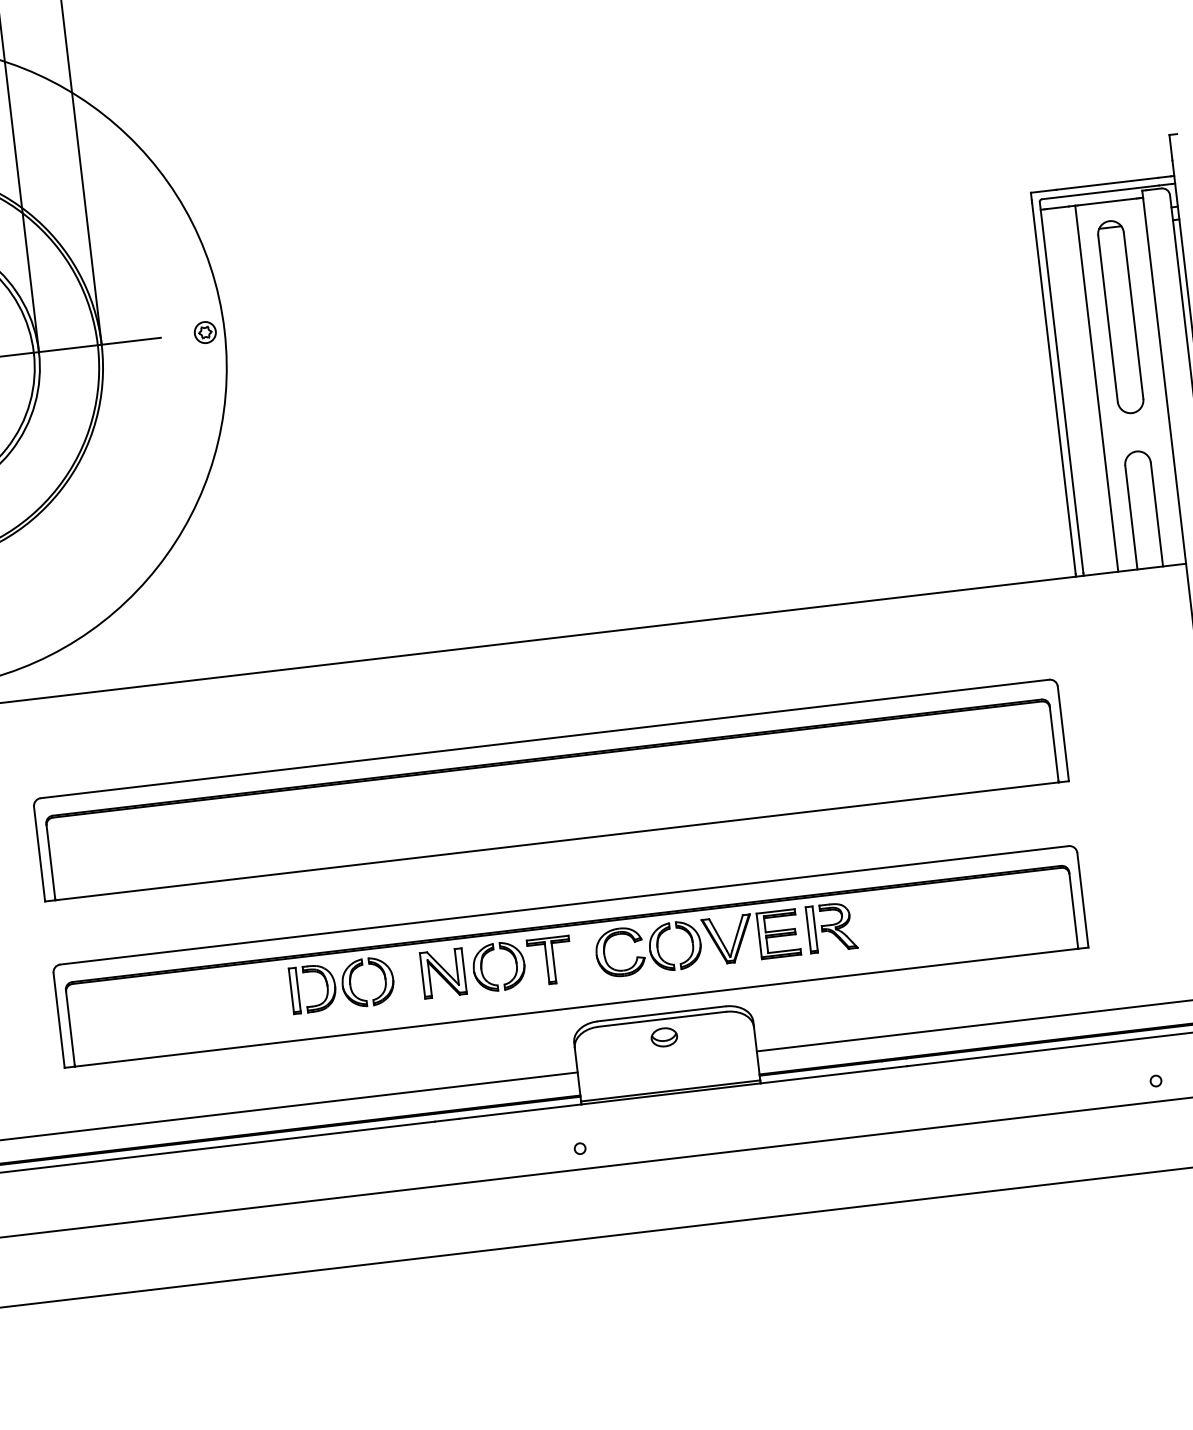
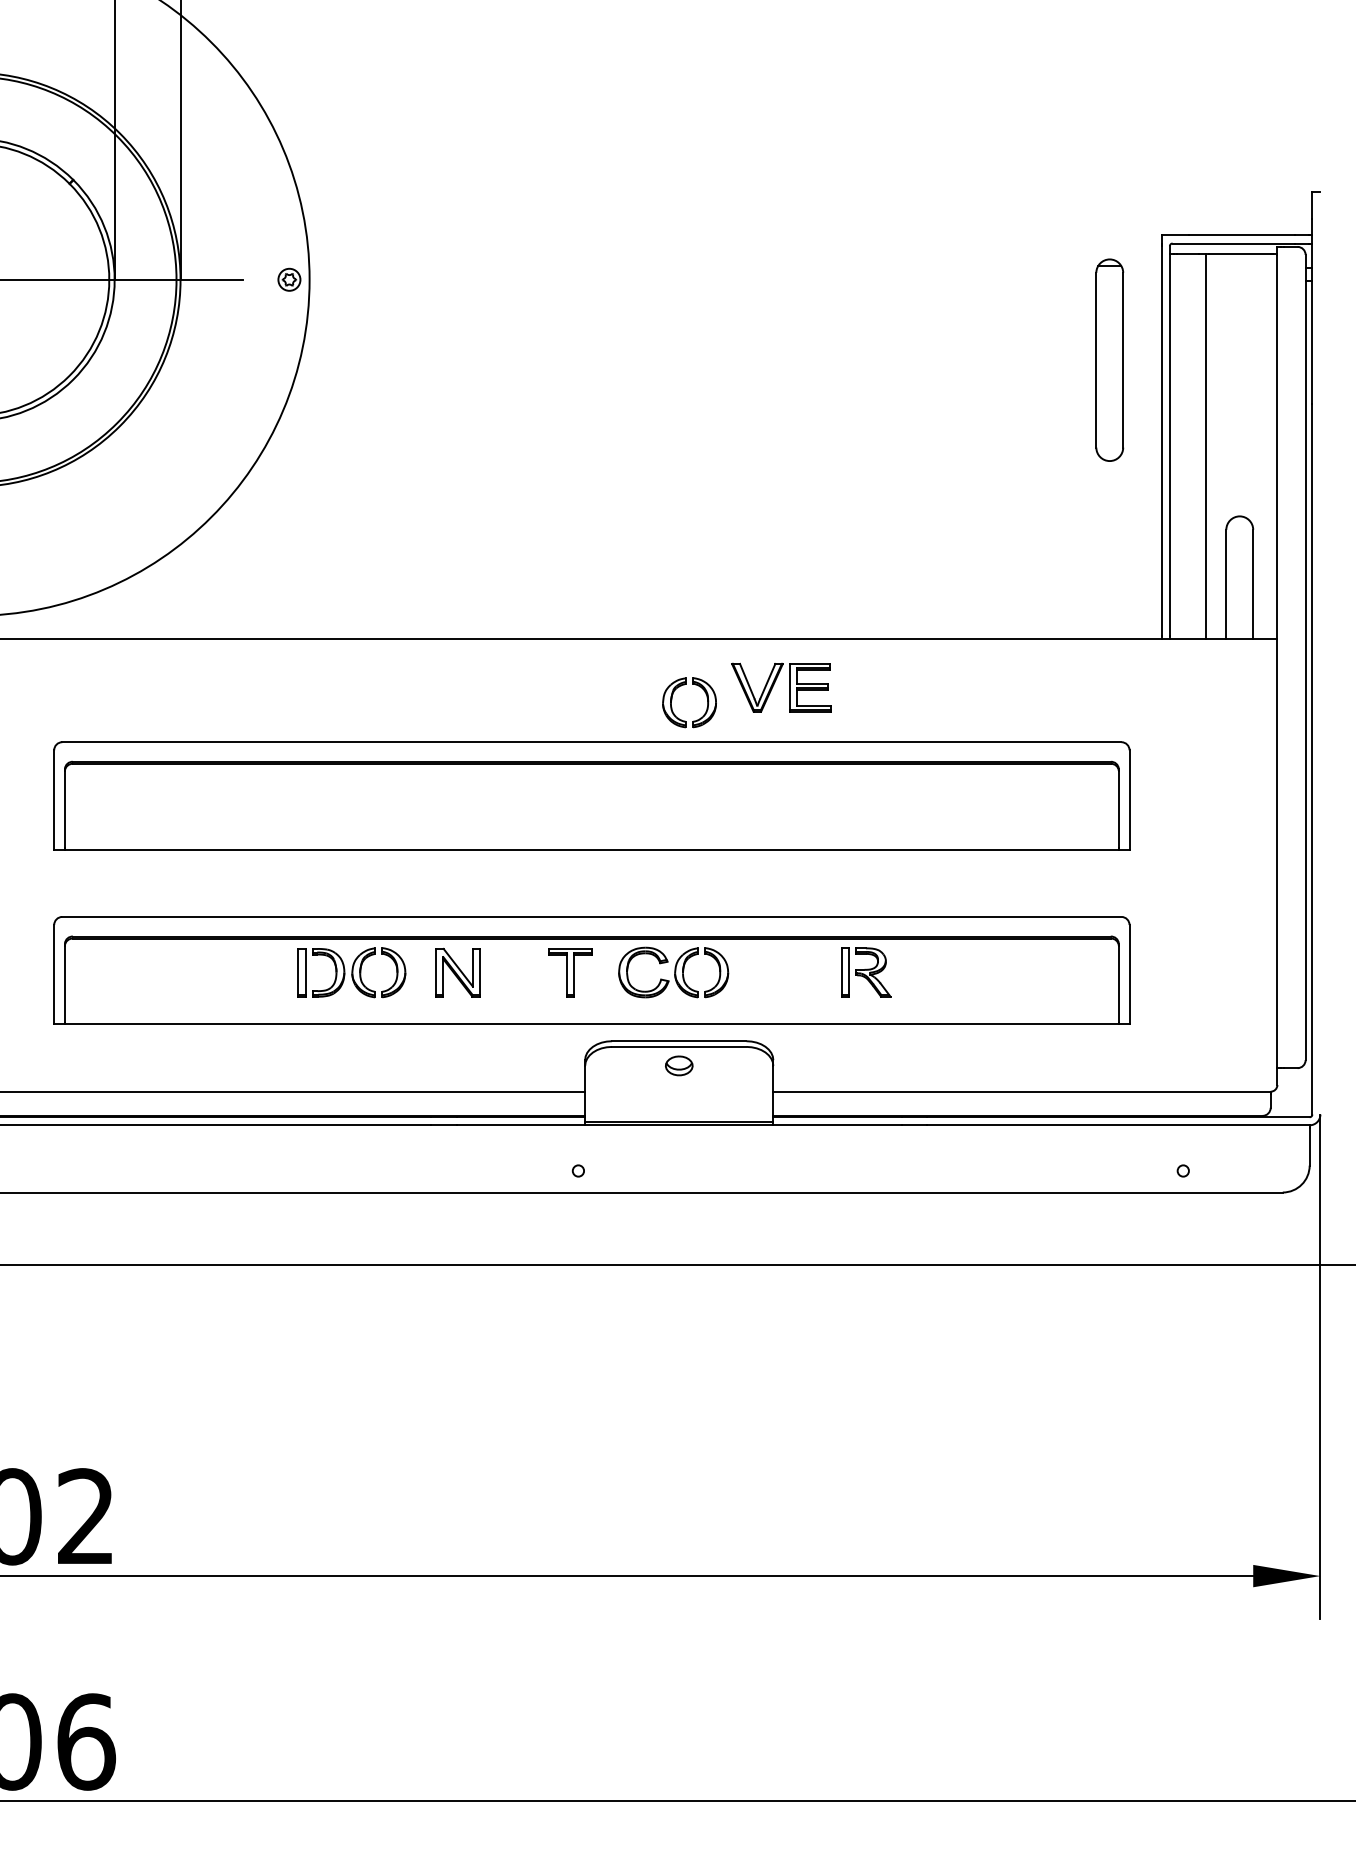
part: (1120, 316) -> (1109, 359), moved
part: (744, 935) -> (774, 685), moved
part: (482, 966) -> (672, 700), moved

